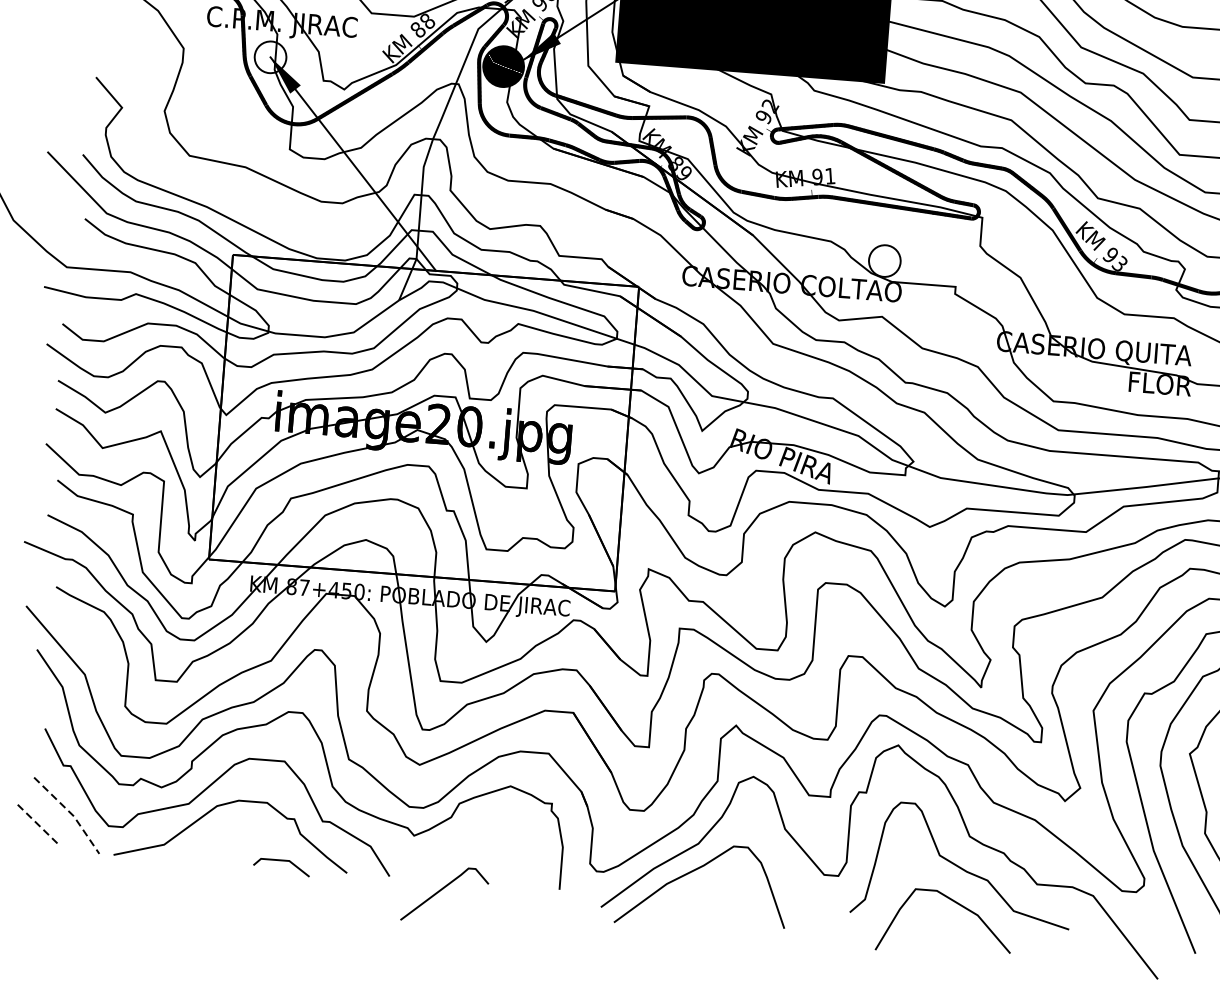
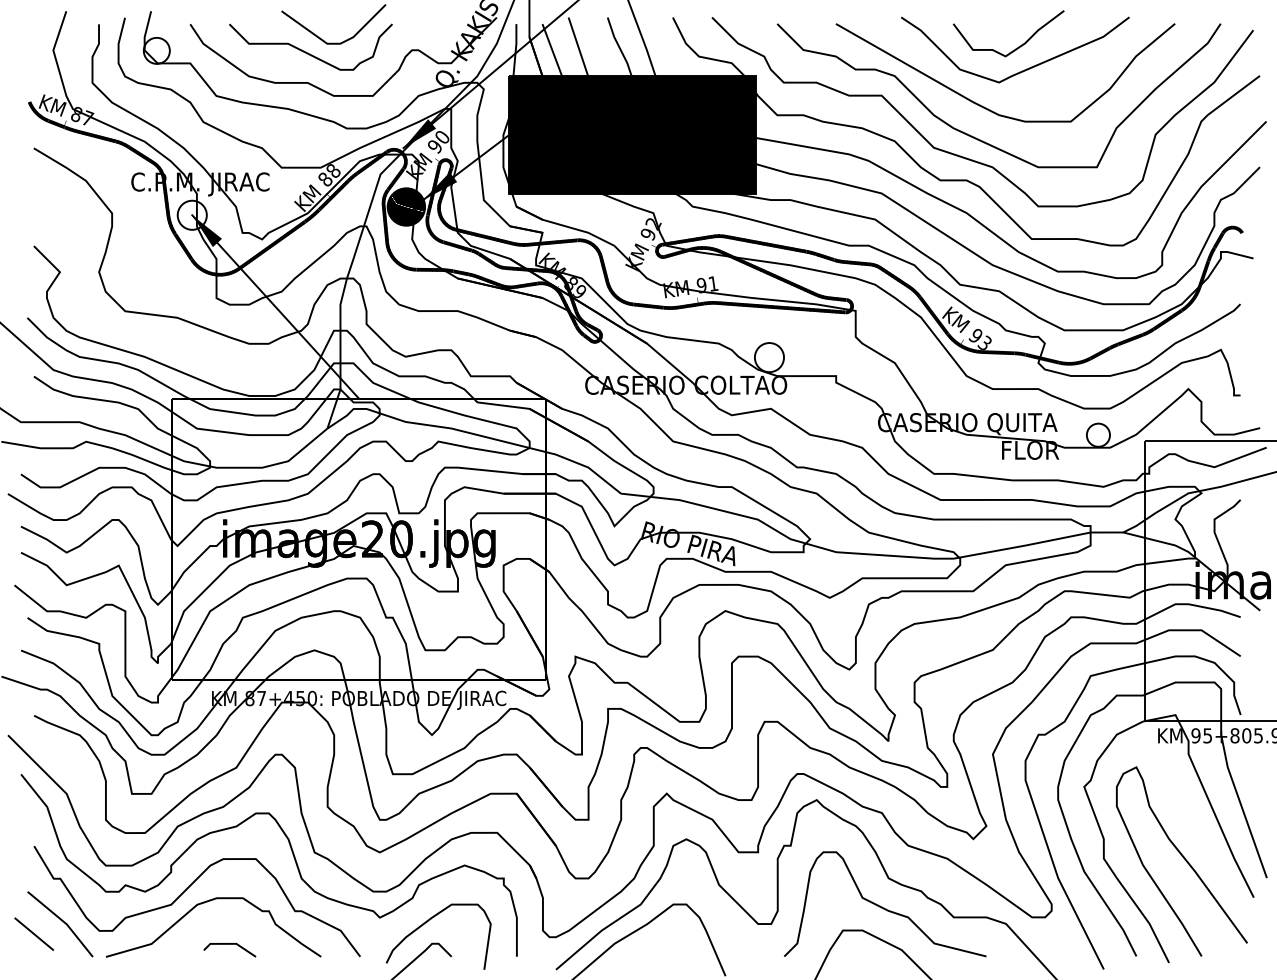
line: (70, 812) -> (63, 921), dashed -> solid
line: (37, 824) -> (34, 934), dashed -> solid
curve: (464, 846) -> (426, 923), added
line: (281, 861) -> (229, 944), moved

